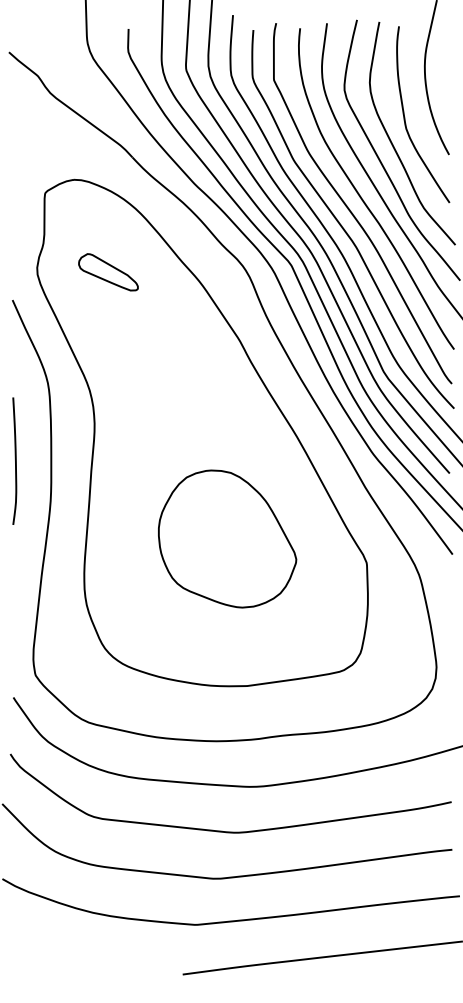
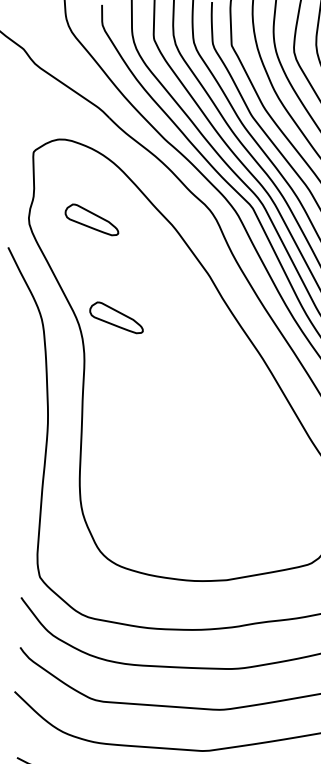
part: (132, 384) -> (116, 318), added
curve: (15, 460) -> (15, 388), removed
part: (227, 538) -> (204, 450), removed

